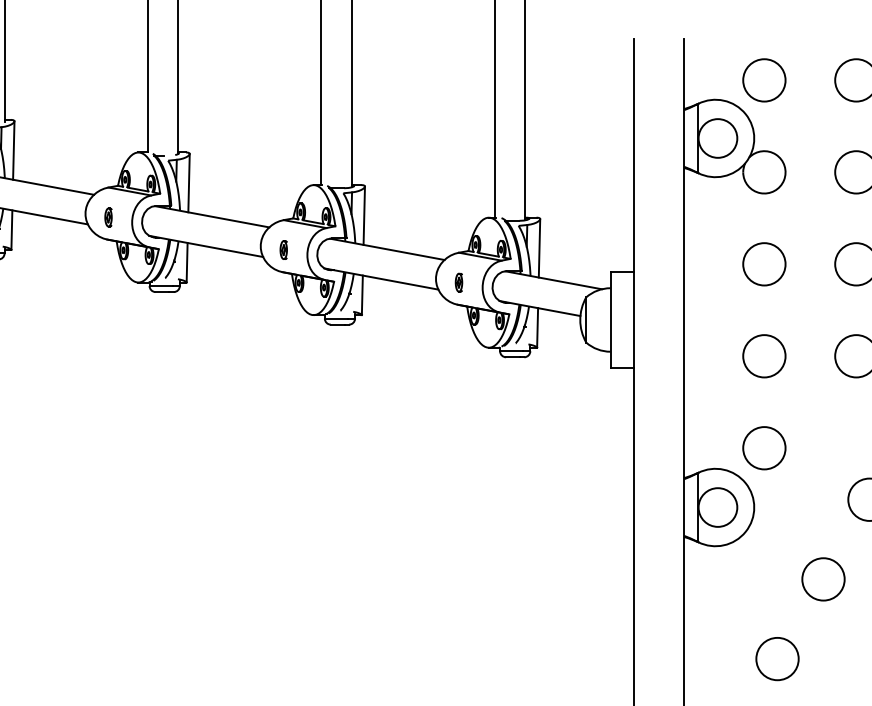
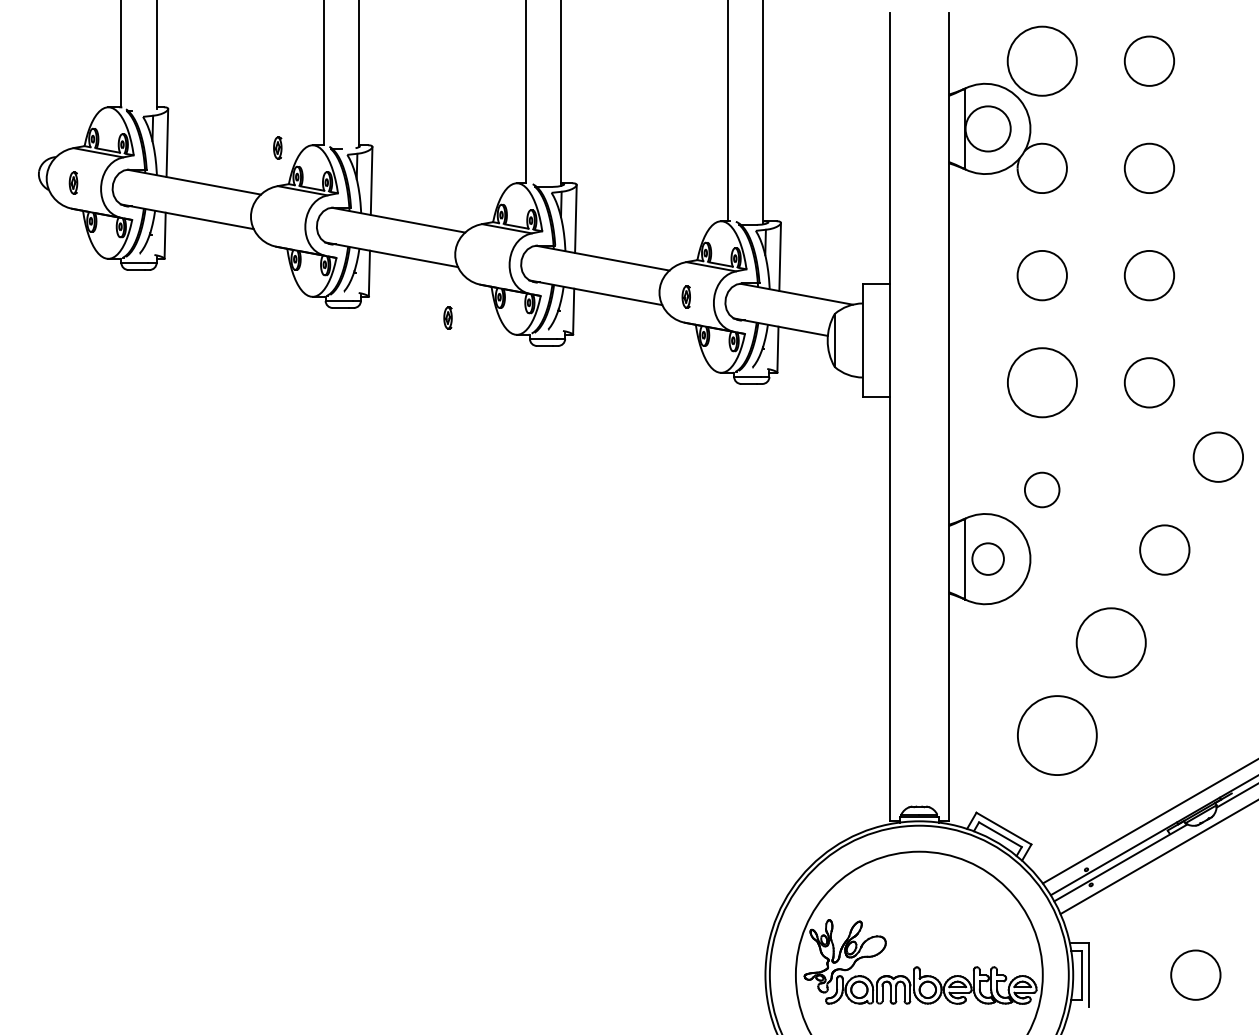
circle: (763, 79) -> (1041, 60), size x1.4
part: (108, 217) -> (277, 147), moved
part: (283, 249) -> (447, 317), moved
circle: (763, 356) -> (1041, 382), size x1.4
circle: (763, 447) -> (1041, 489), size x0.7
circle: (717, 507) -> (987, 558), size x0.7
circle: (822, 579) -> (1110, 642), size x1.4
circle: (777, 658) -> (1057, 735), size x1.6

